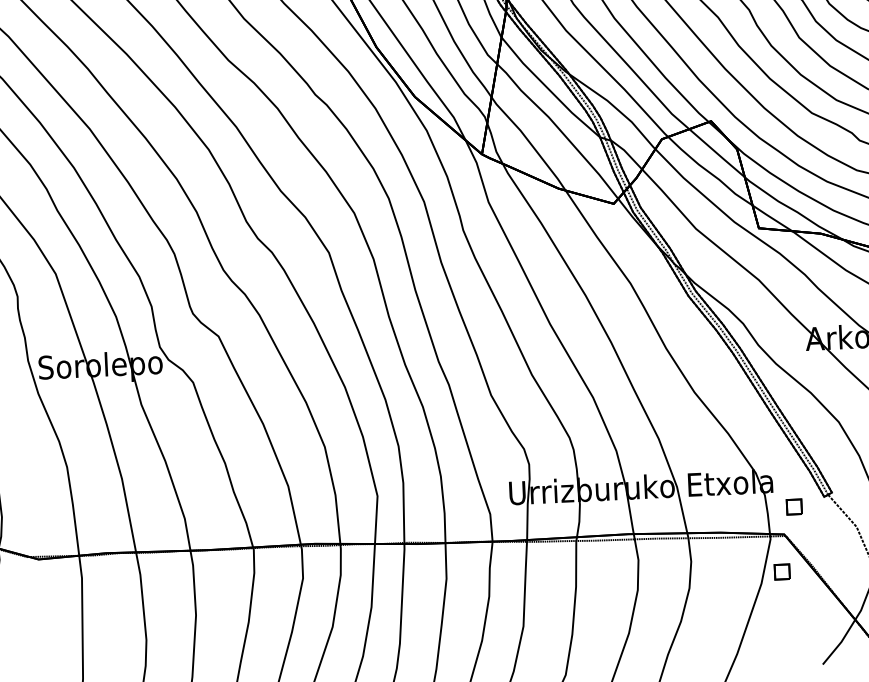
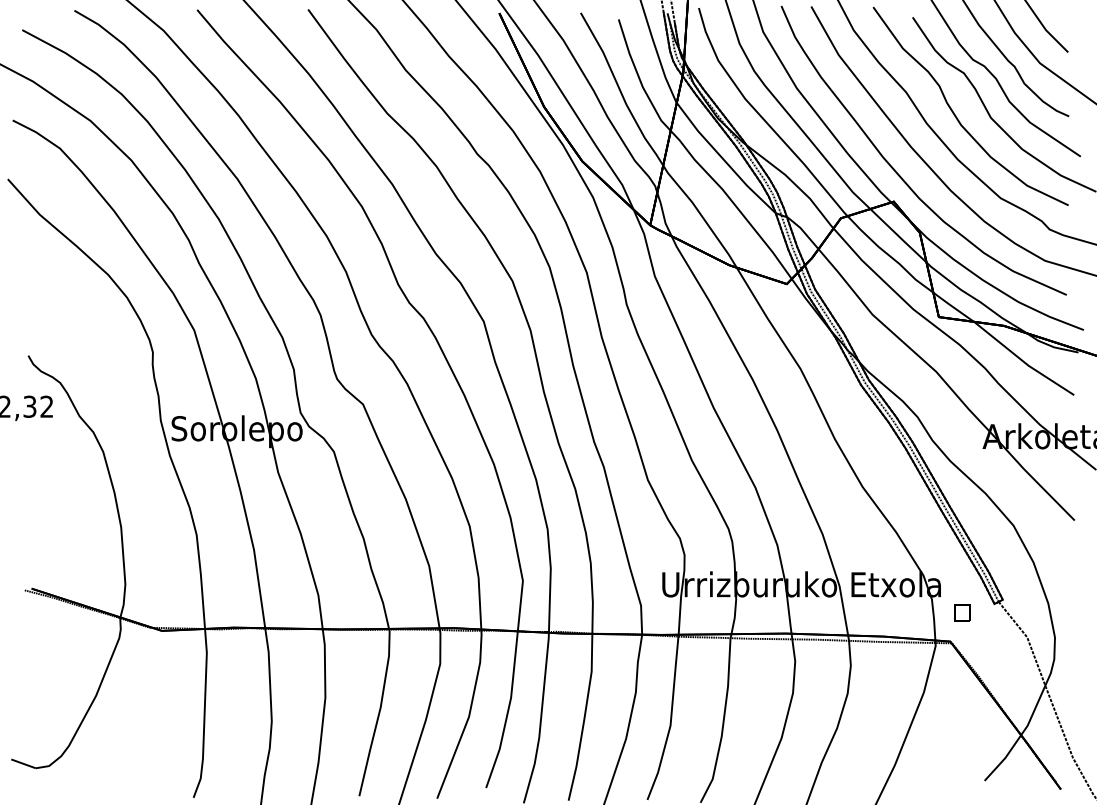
part: (782, 571) -> (946, 680), removed

